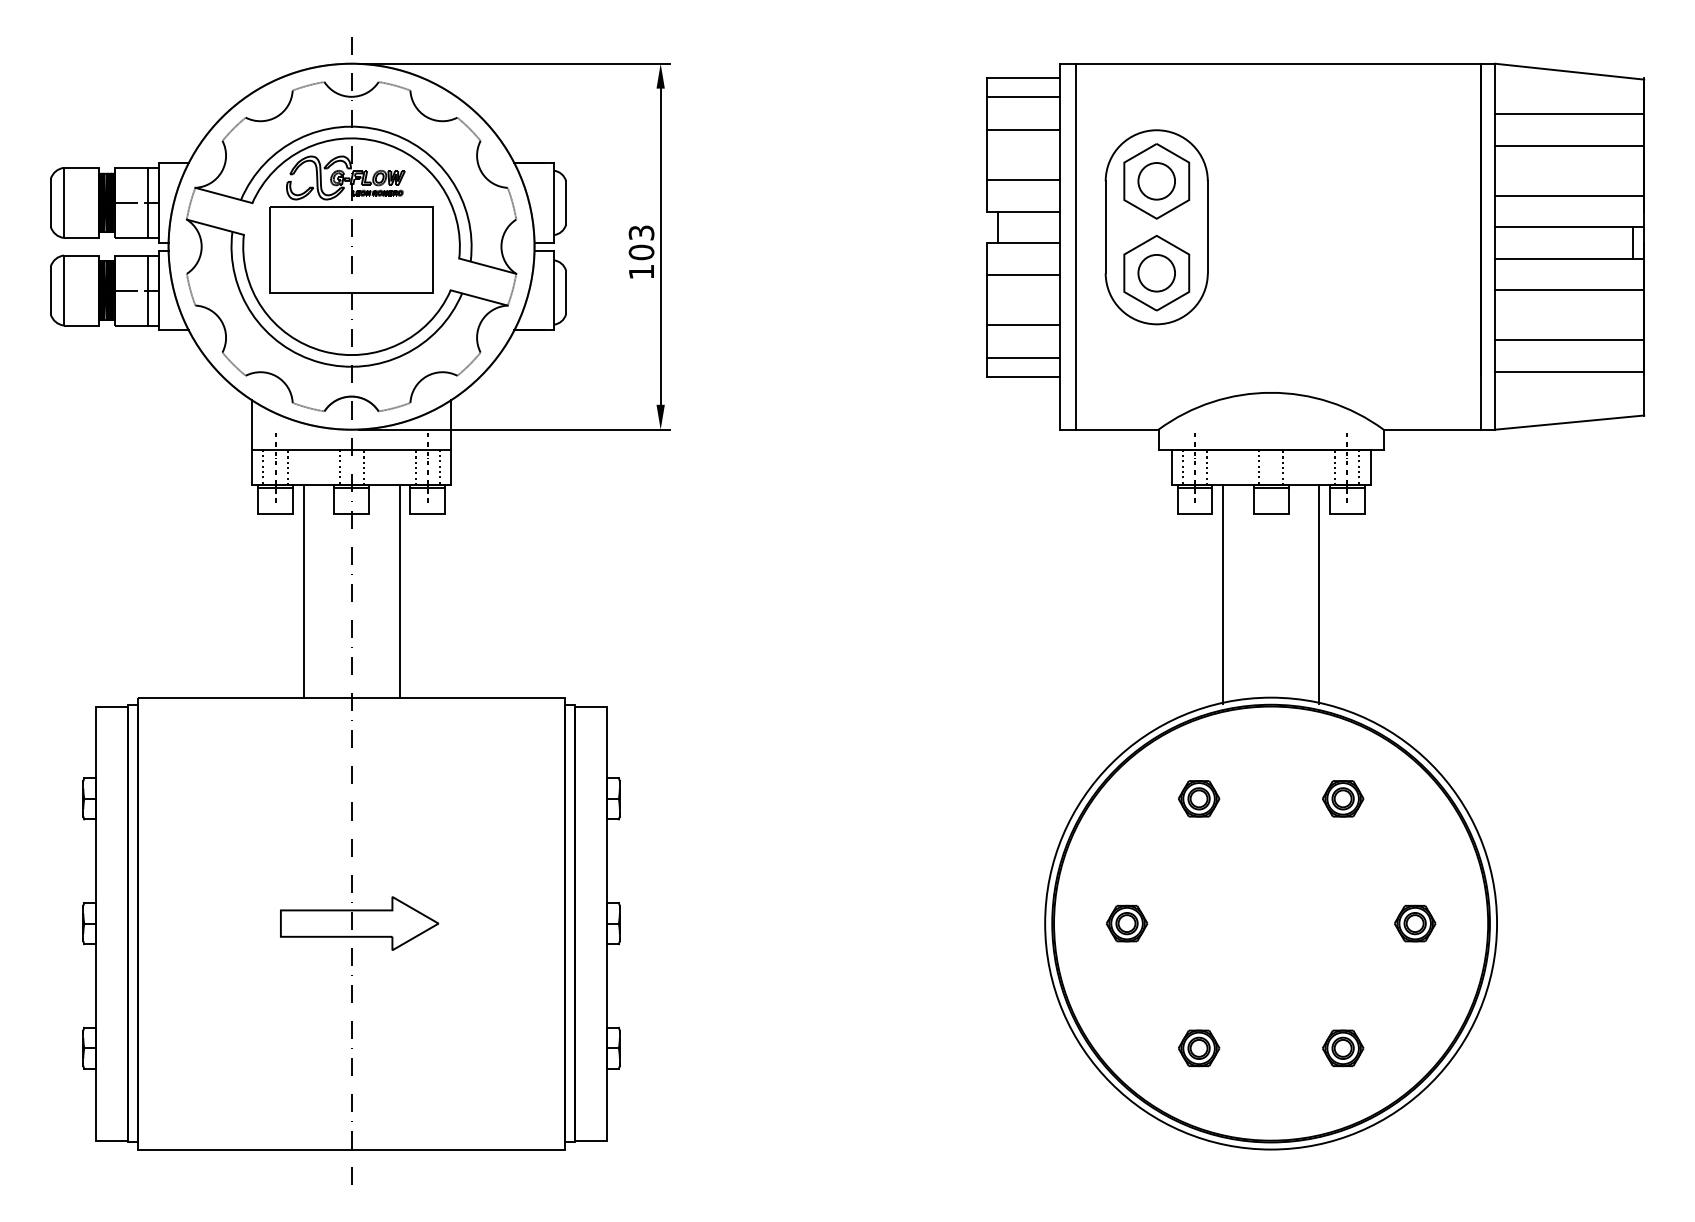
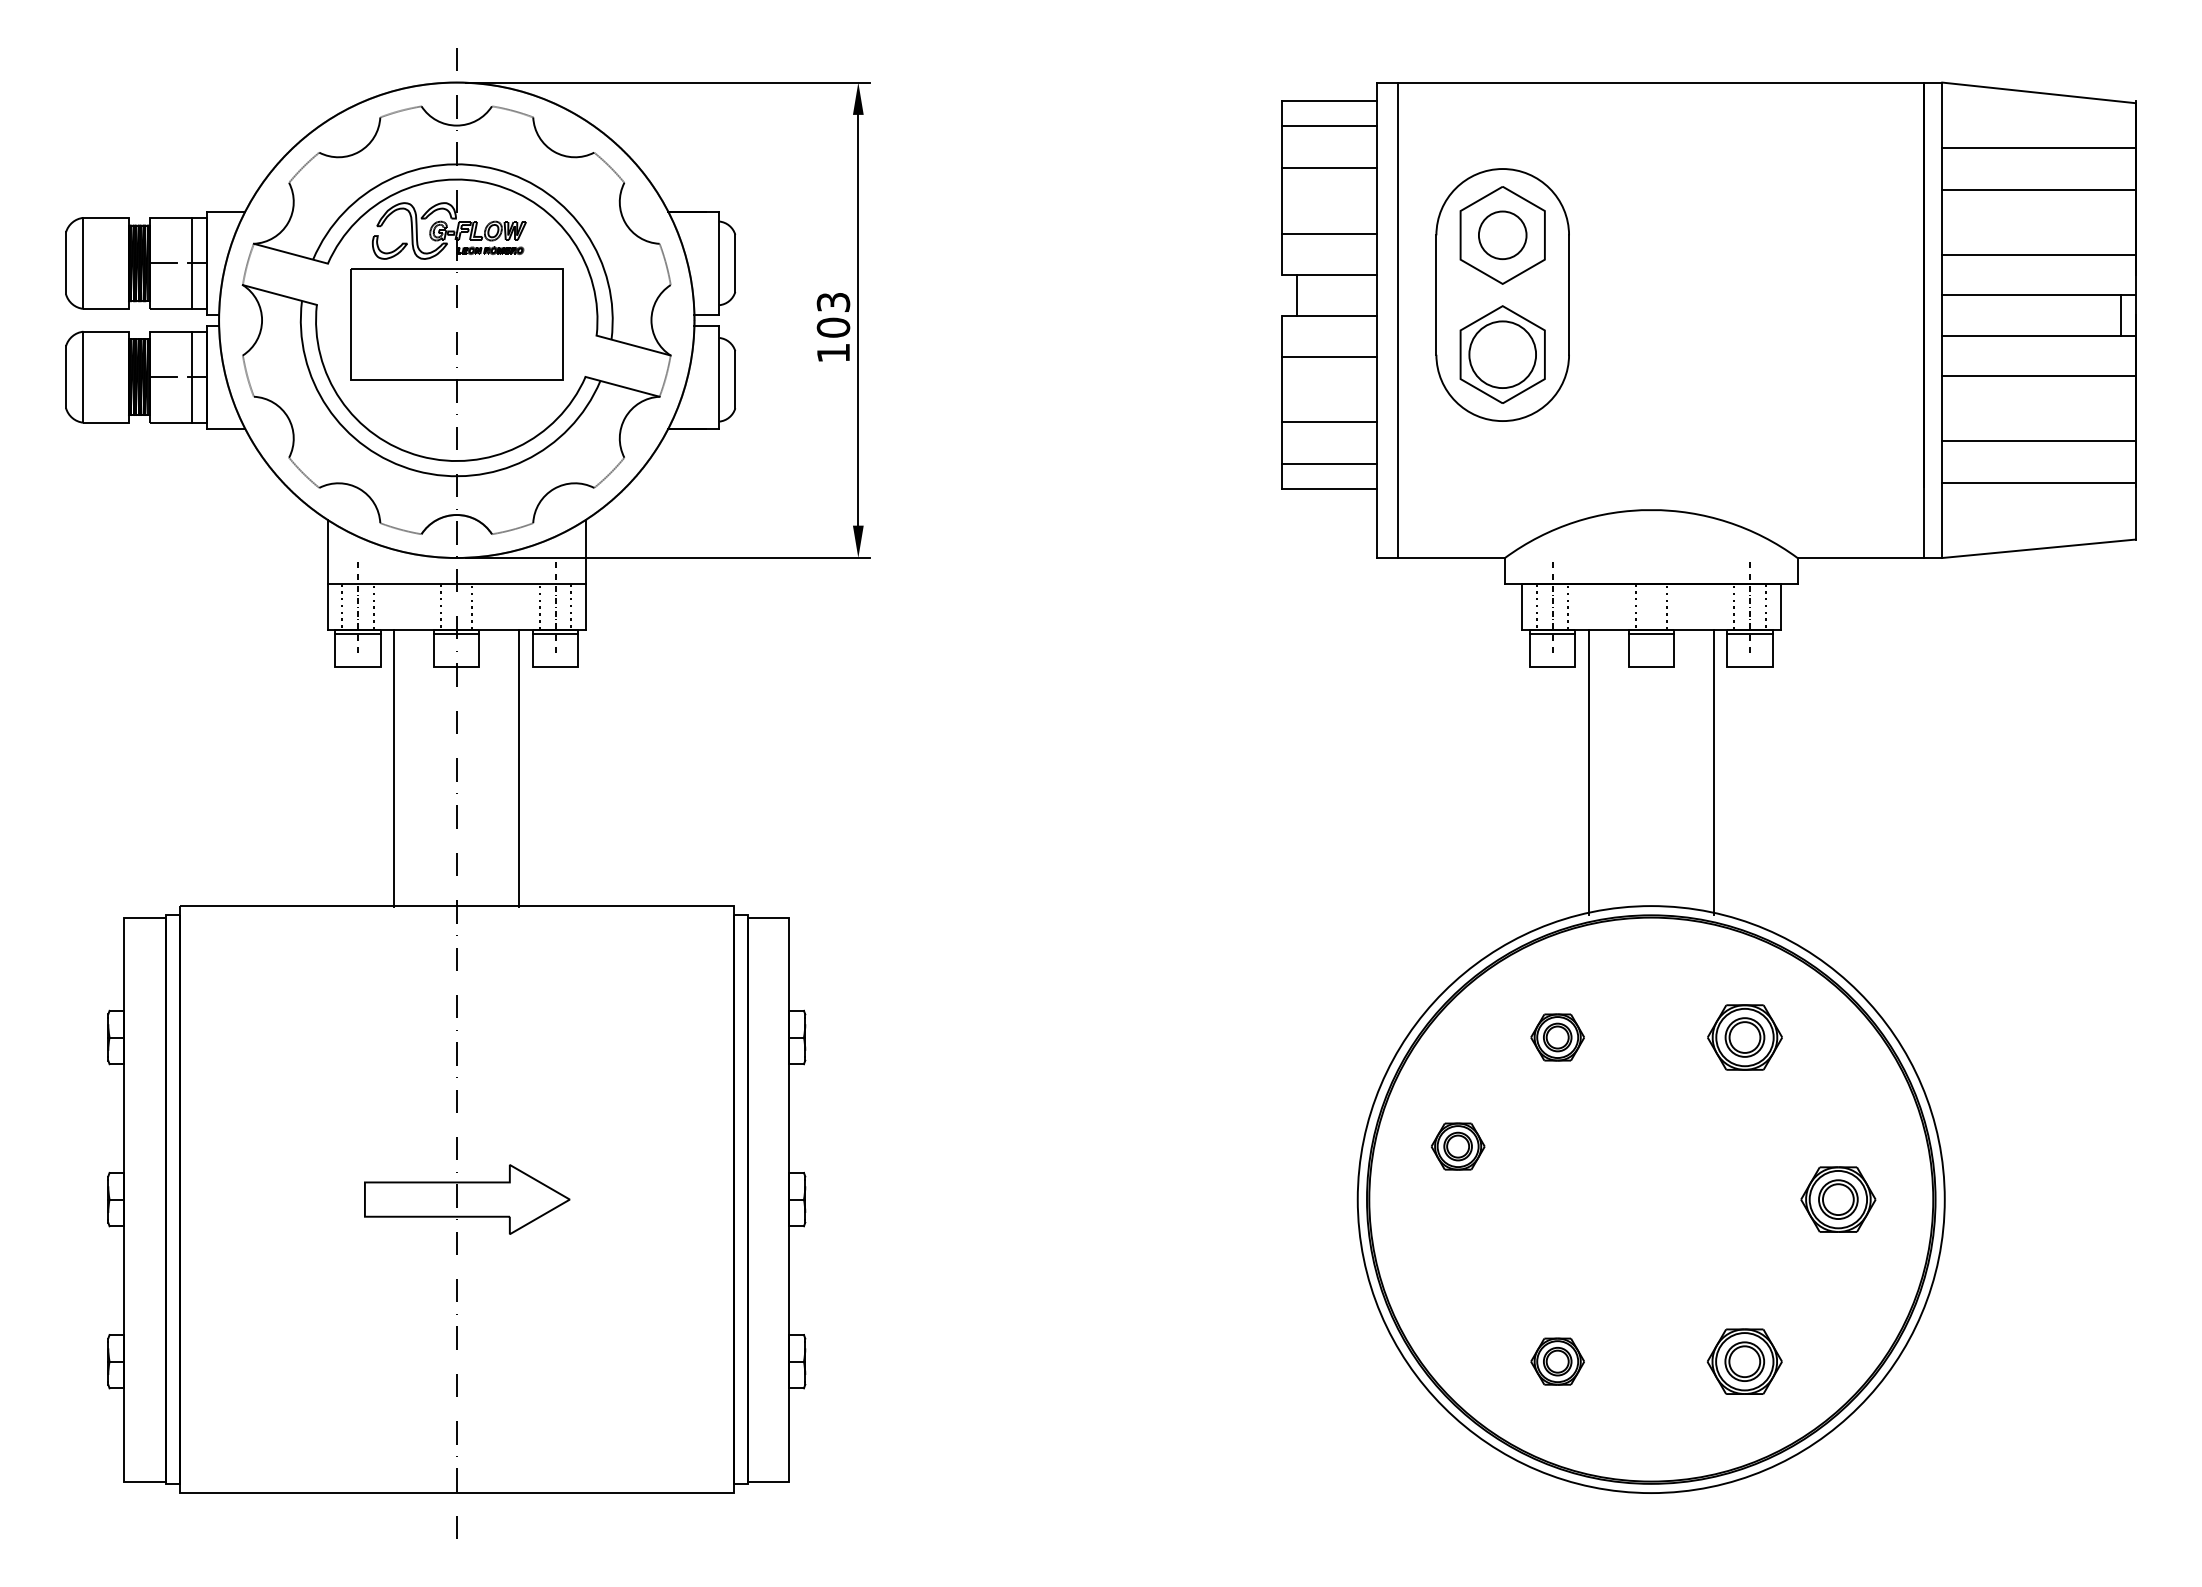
circle: (1156, 273) -> (1502, 354), size x1.4
part: (1342, 798) -> (1744, 1037), size x1.4
part: (1127, 923) -> (1458, 1146), moved
part: (1415, 923) -> (1838, 1199), size x1.4
part: (1342, 1048) -> (1744, 1361), size x1.4

